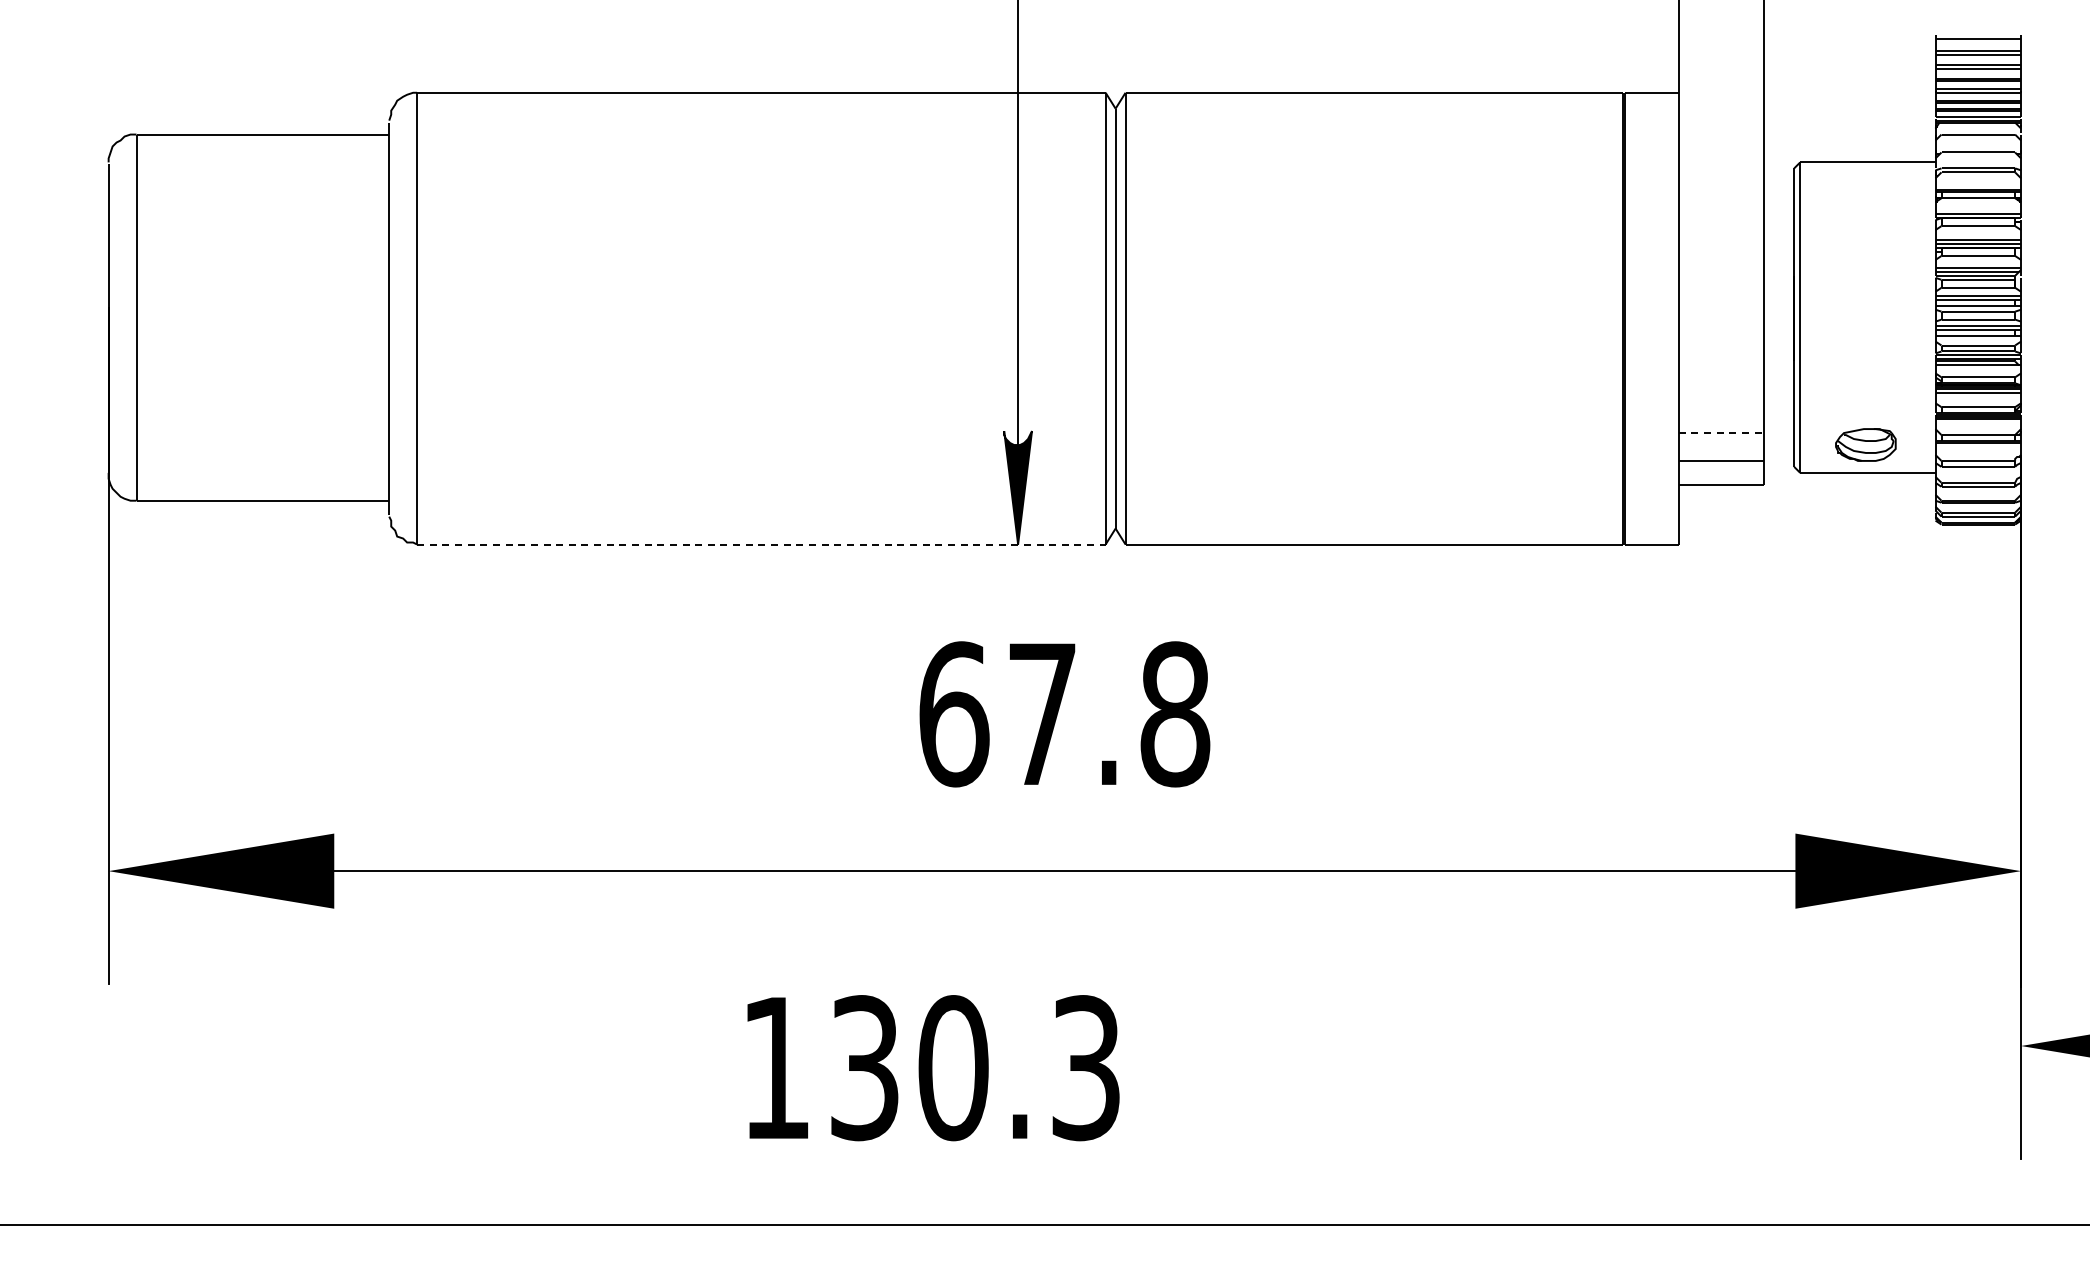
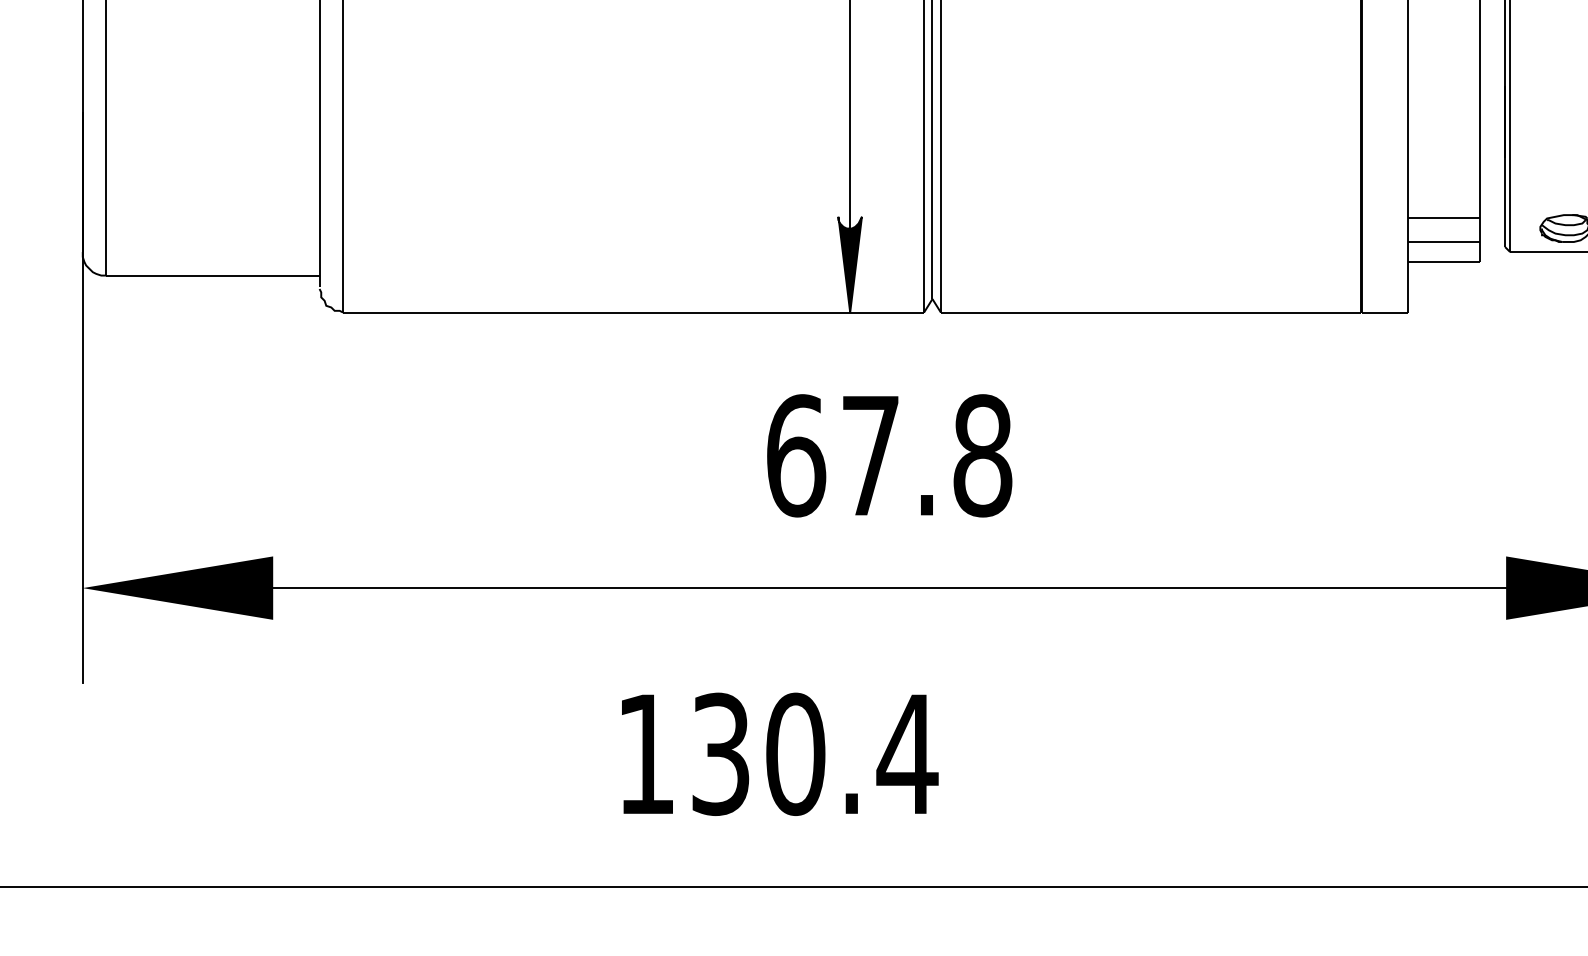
line: (1721, 433) -> (1443, 218), dashed -> solid
line: (761, 544) -> (633, 312), dashed -> solid
text: (1085, 1068) -> (907, 754), 130.3 -> 130.4

